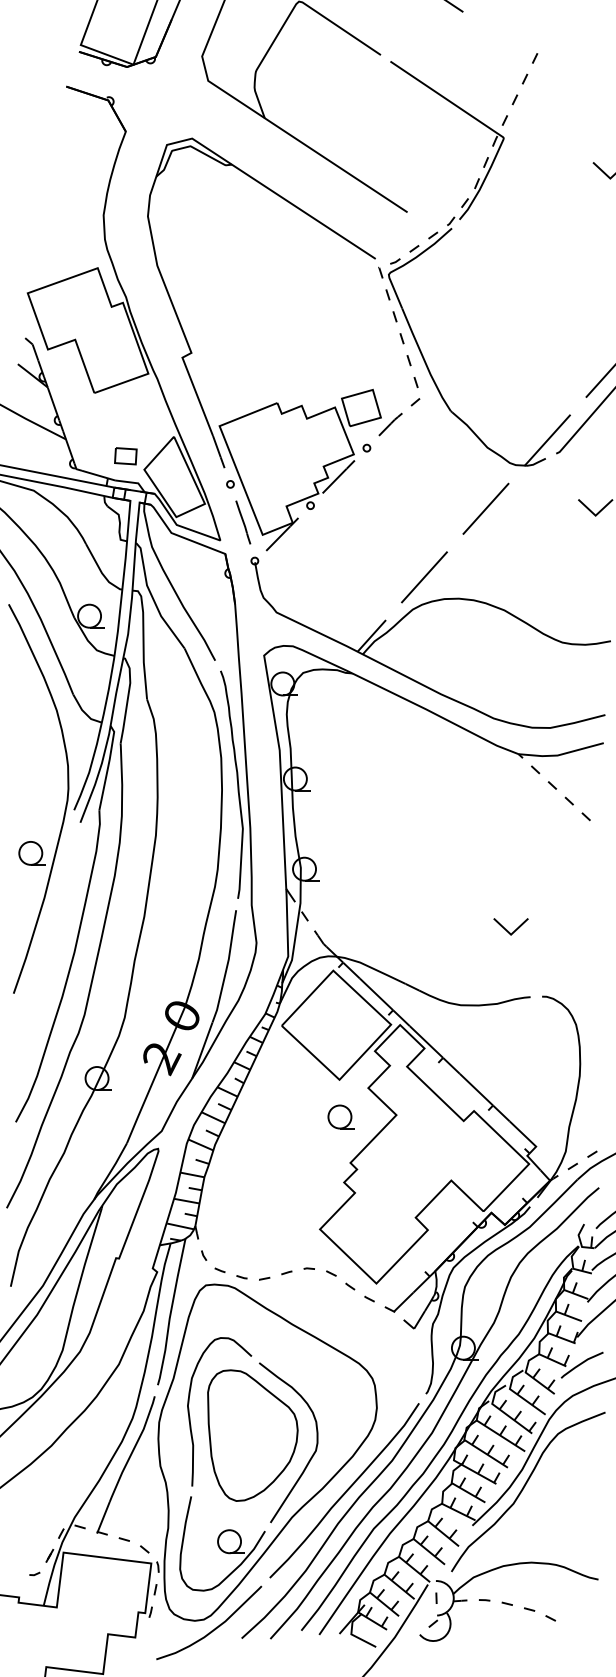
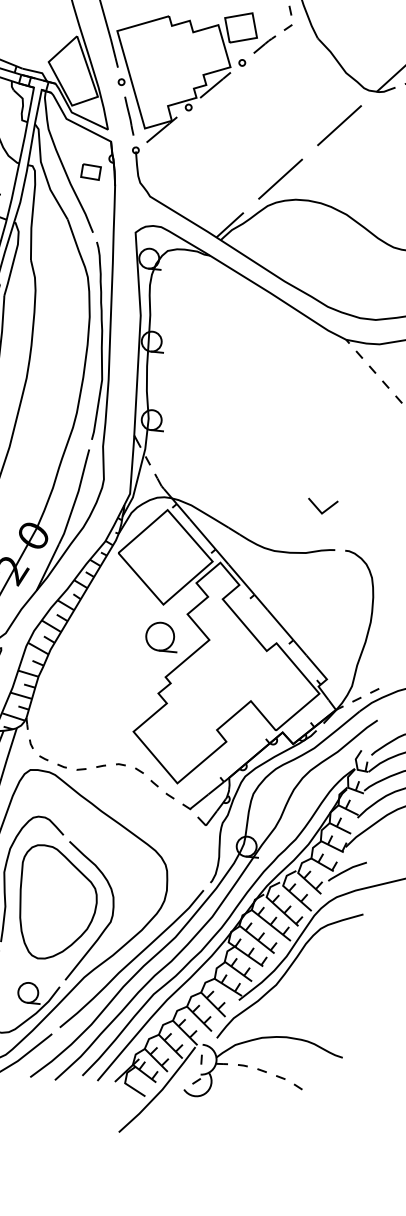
part: (125, 456) -> (90, 172), moved
part: (510, 926) -> (322, 506), moved
part: (340, 1116) -> (161, 636), size x1.4

